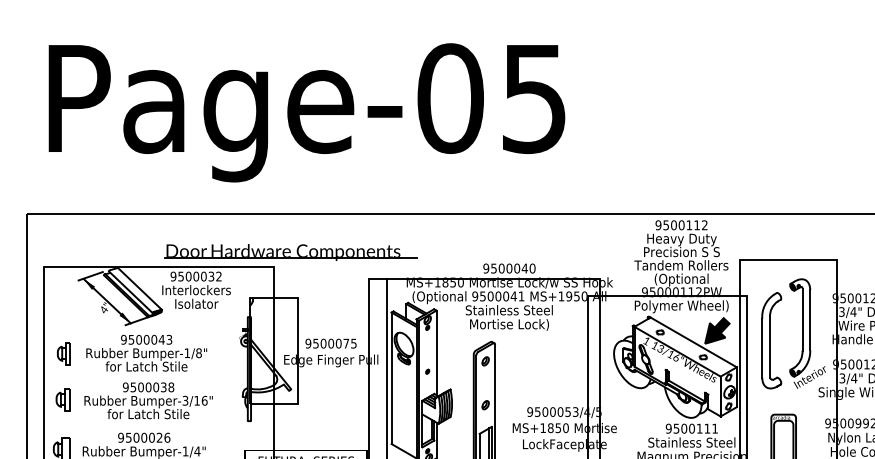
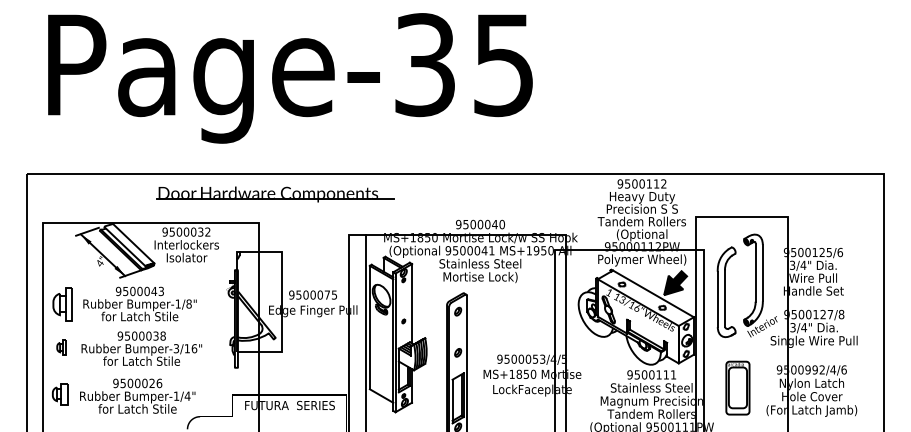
text: (450, 99) -> (425, 65), Page-05 -> Page-35
part: (291, 252) -> (275, 194), moved
part: (63, 353) -> (61, 304), size x1.6
part: (63, 399) -> (61, 347), size x0.7

